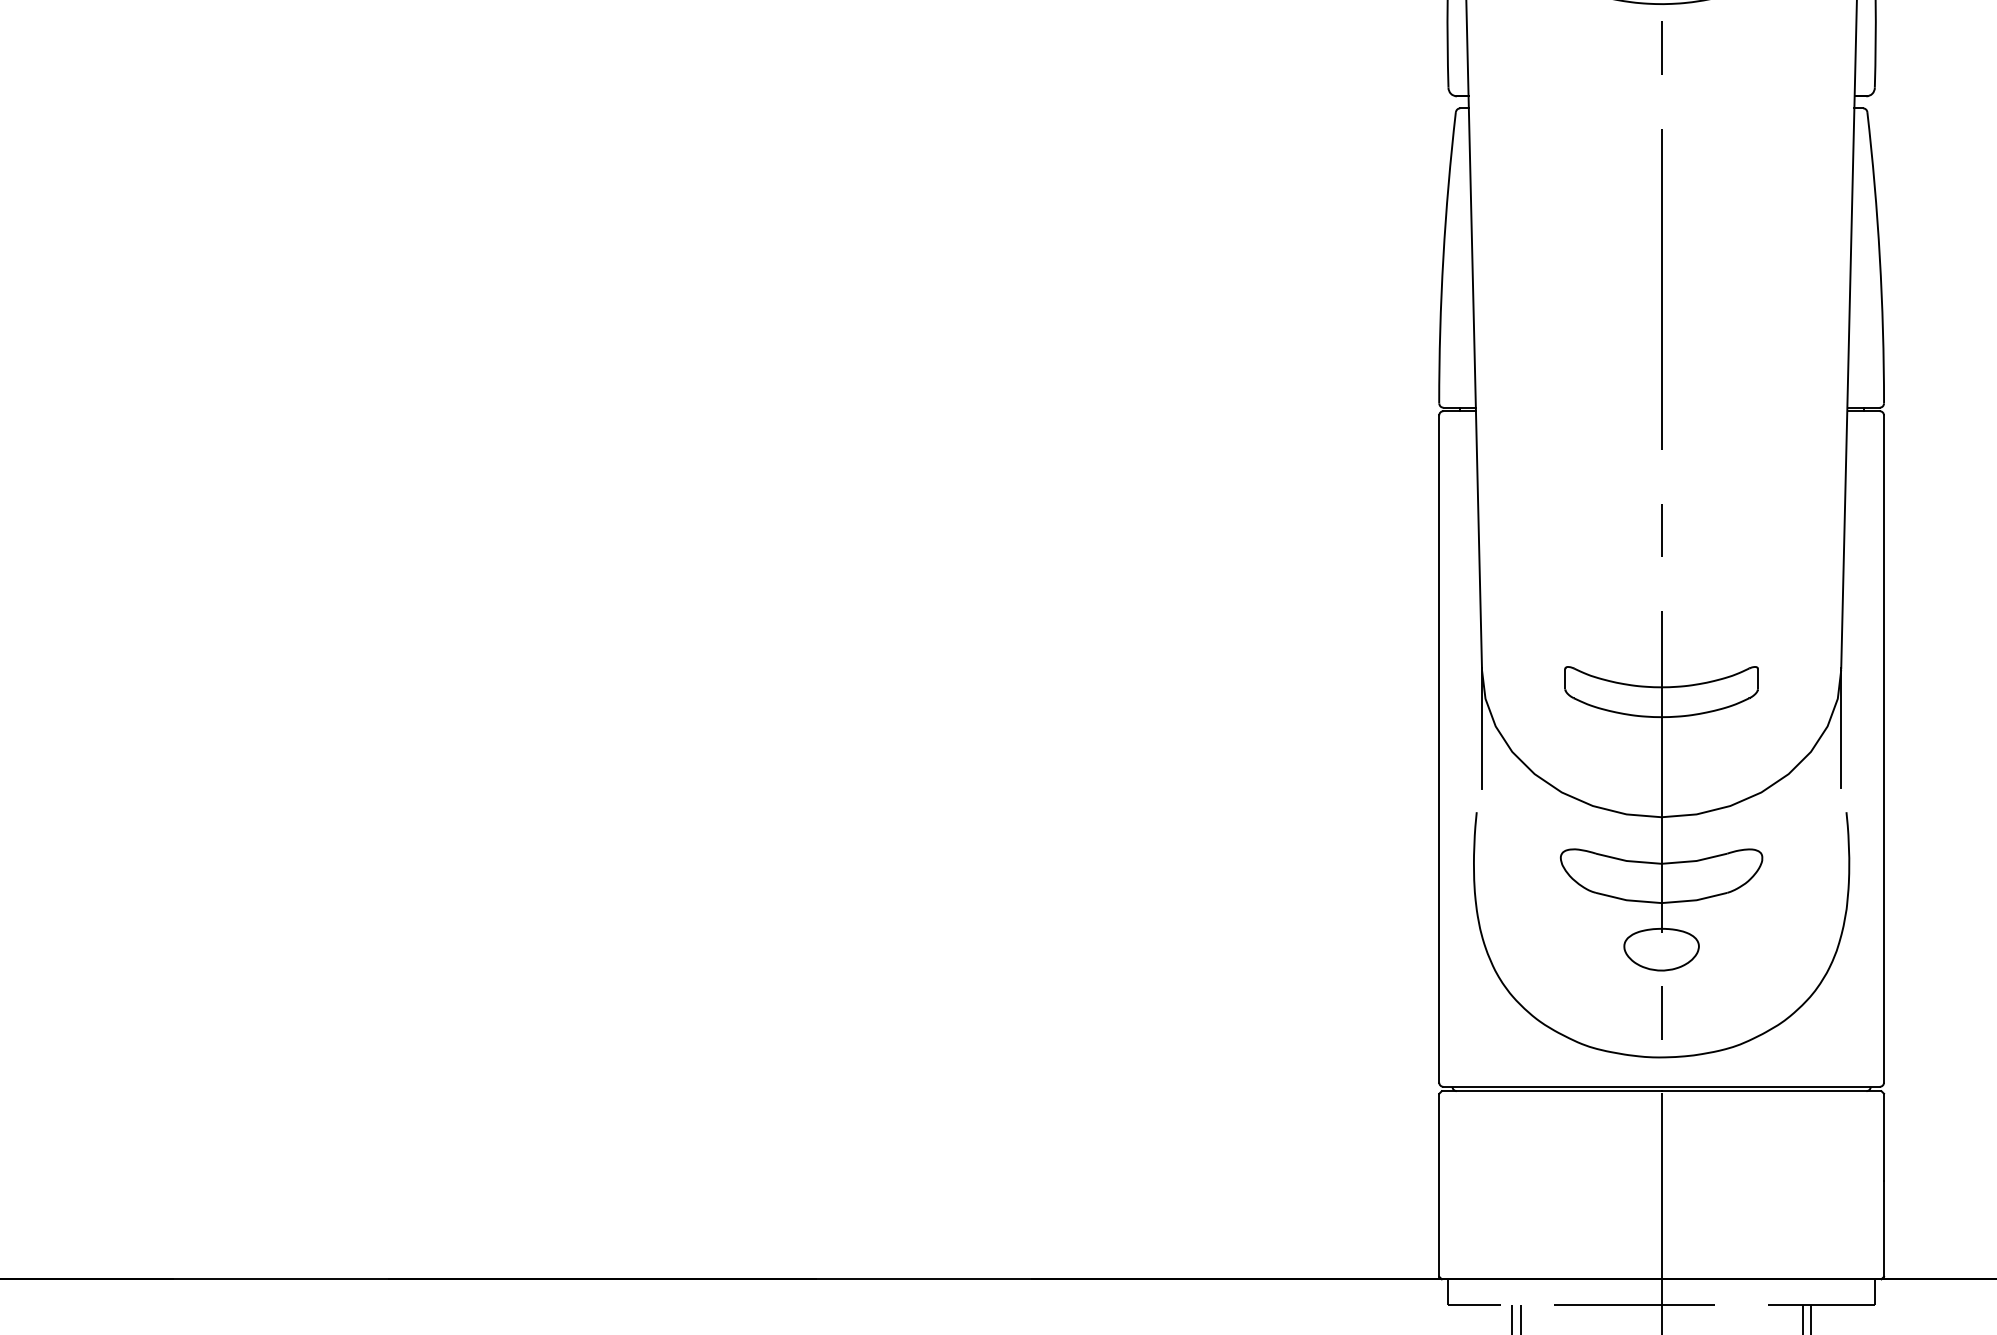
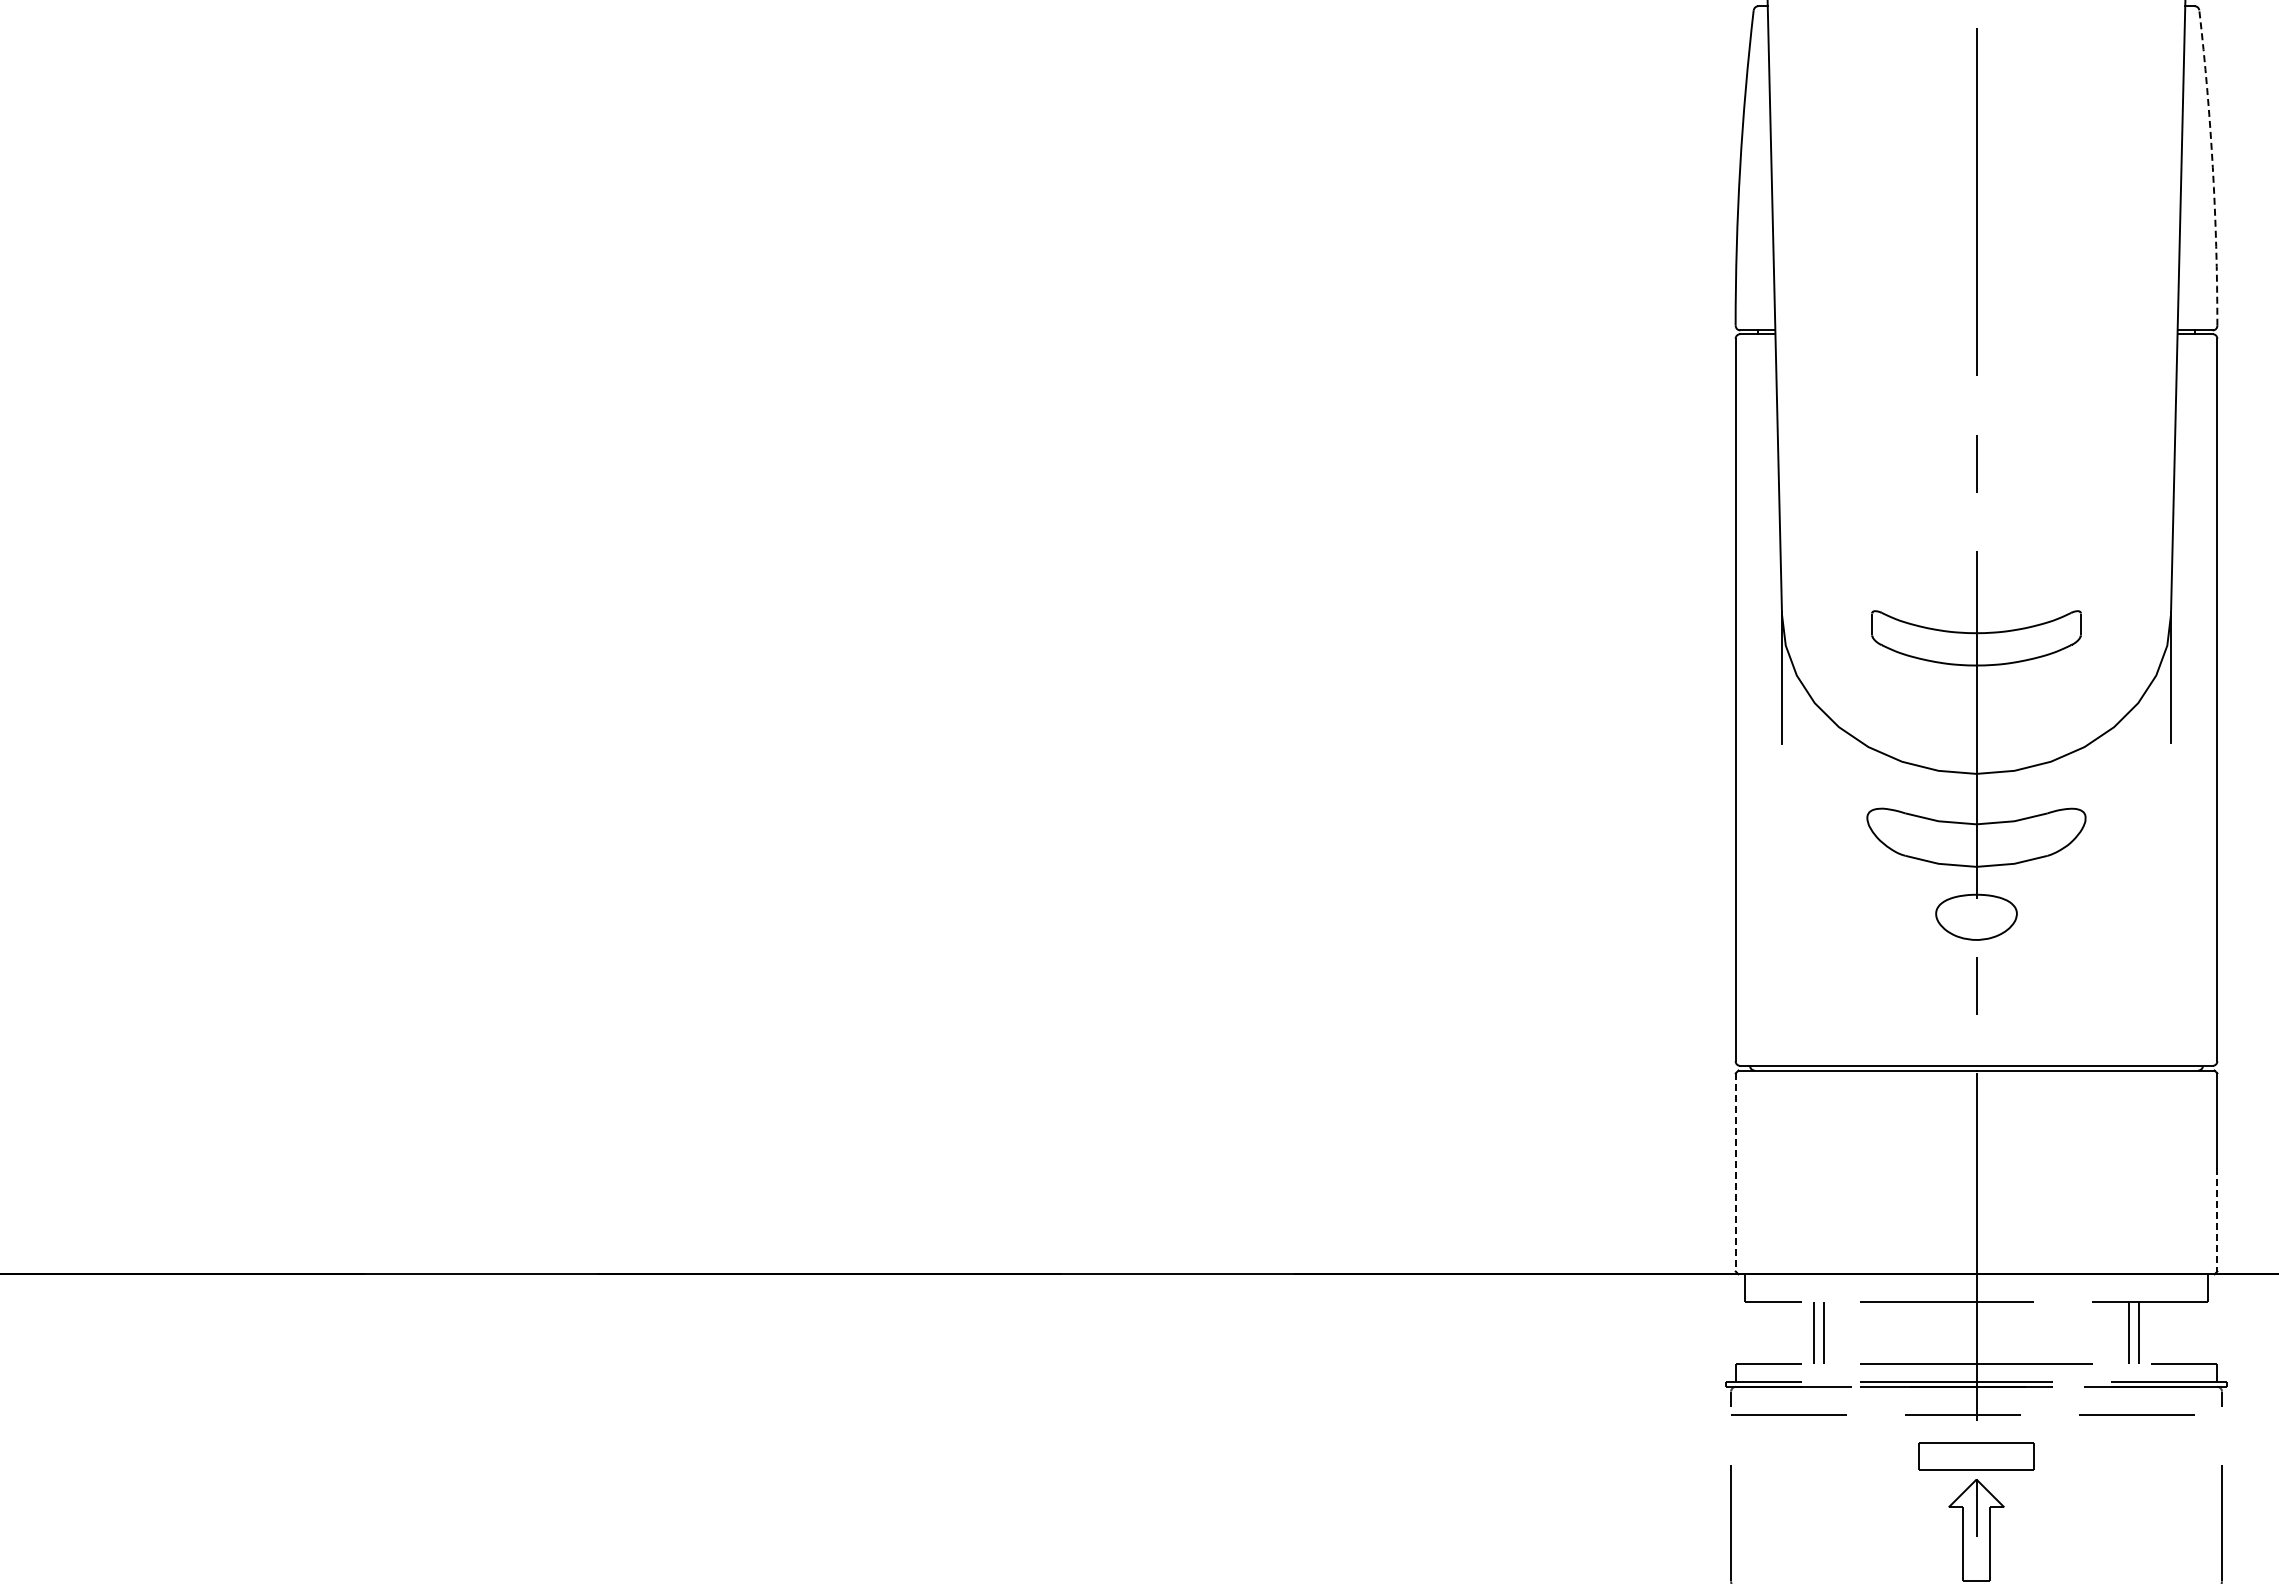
arc: (1879, 257) -> (2212, 167), solid -> dashed
curve: (1668, 1056) -> (1984, 1032), removed
line: (1439, 1185) -> (1735, 1172), solid -> dashed
line: (1884, 1228) -> (2217, 1219), solid -> dashed

